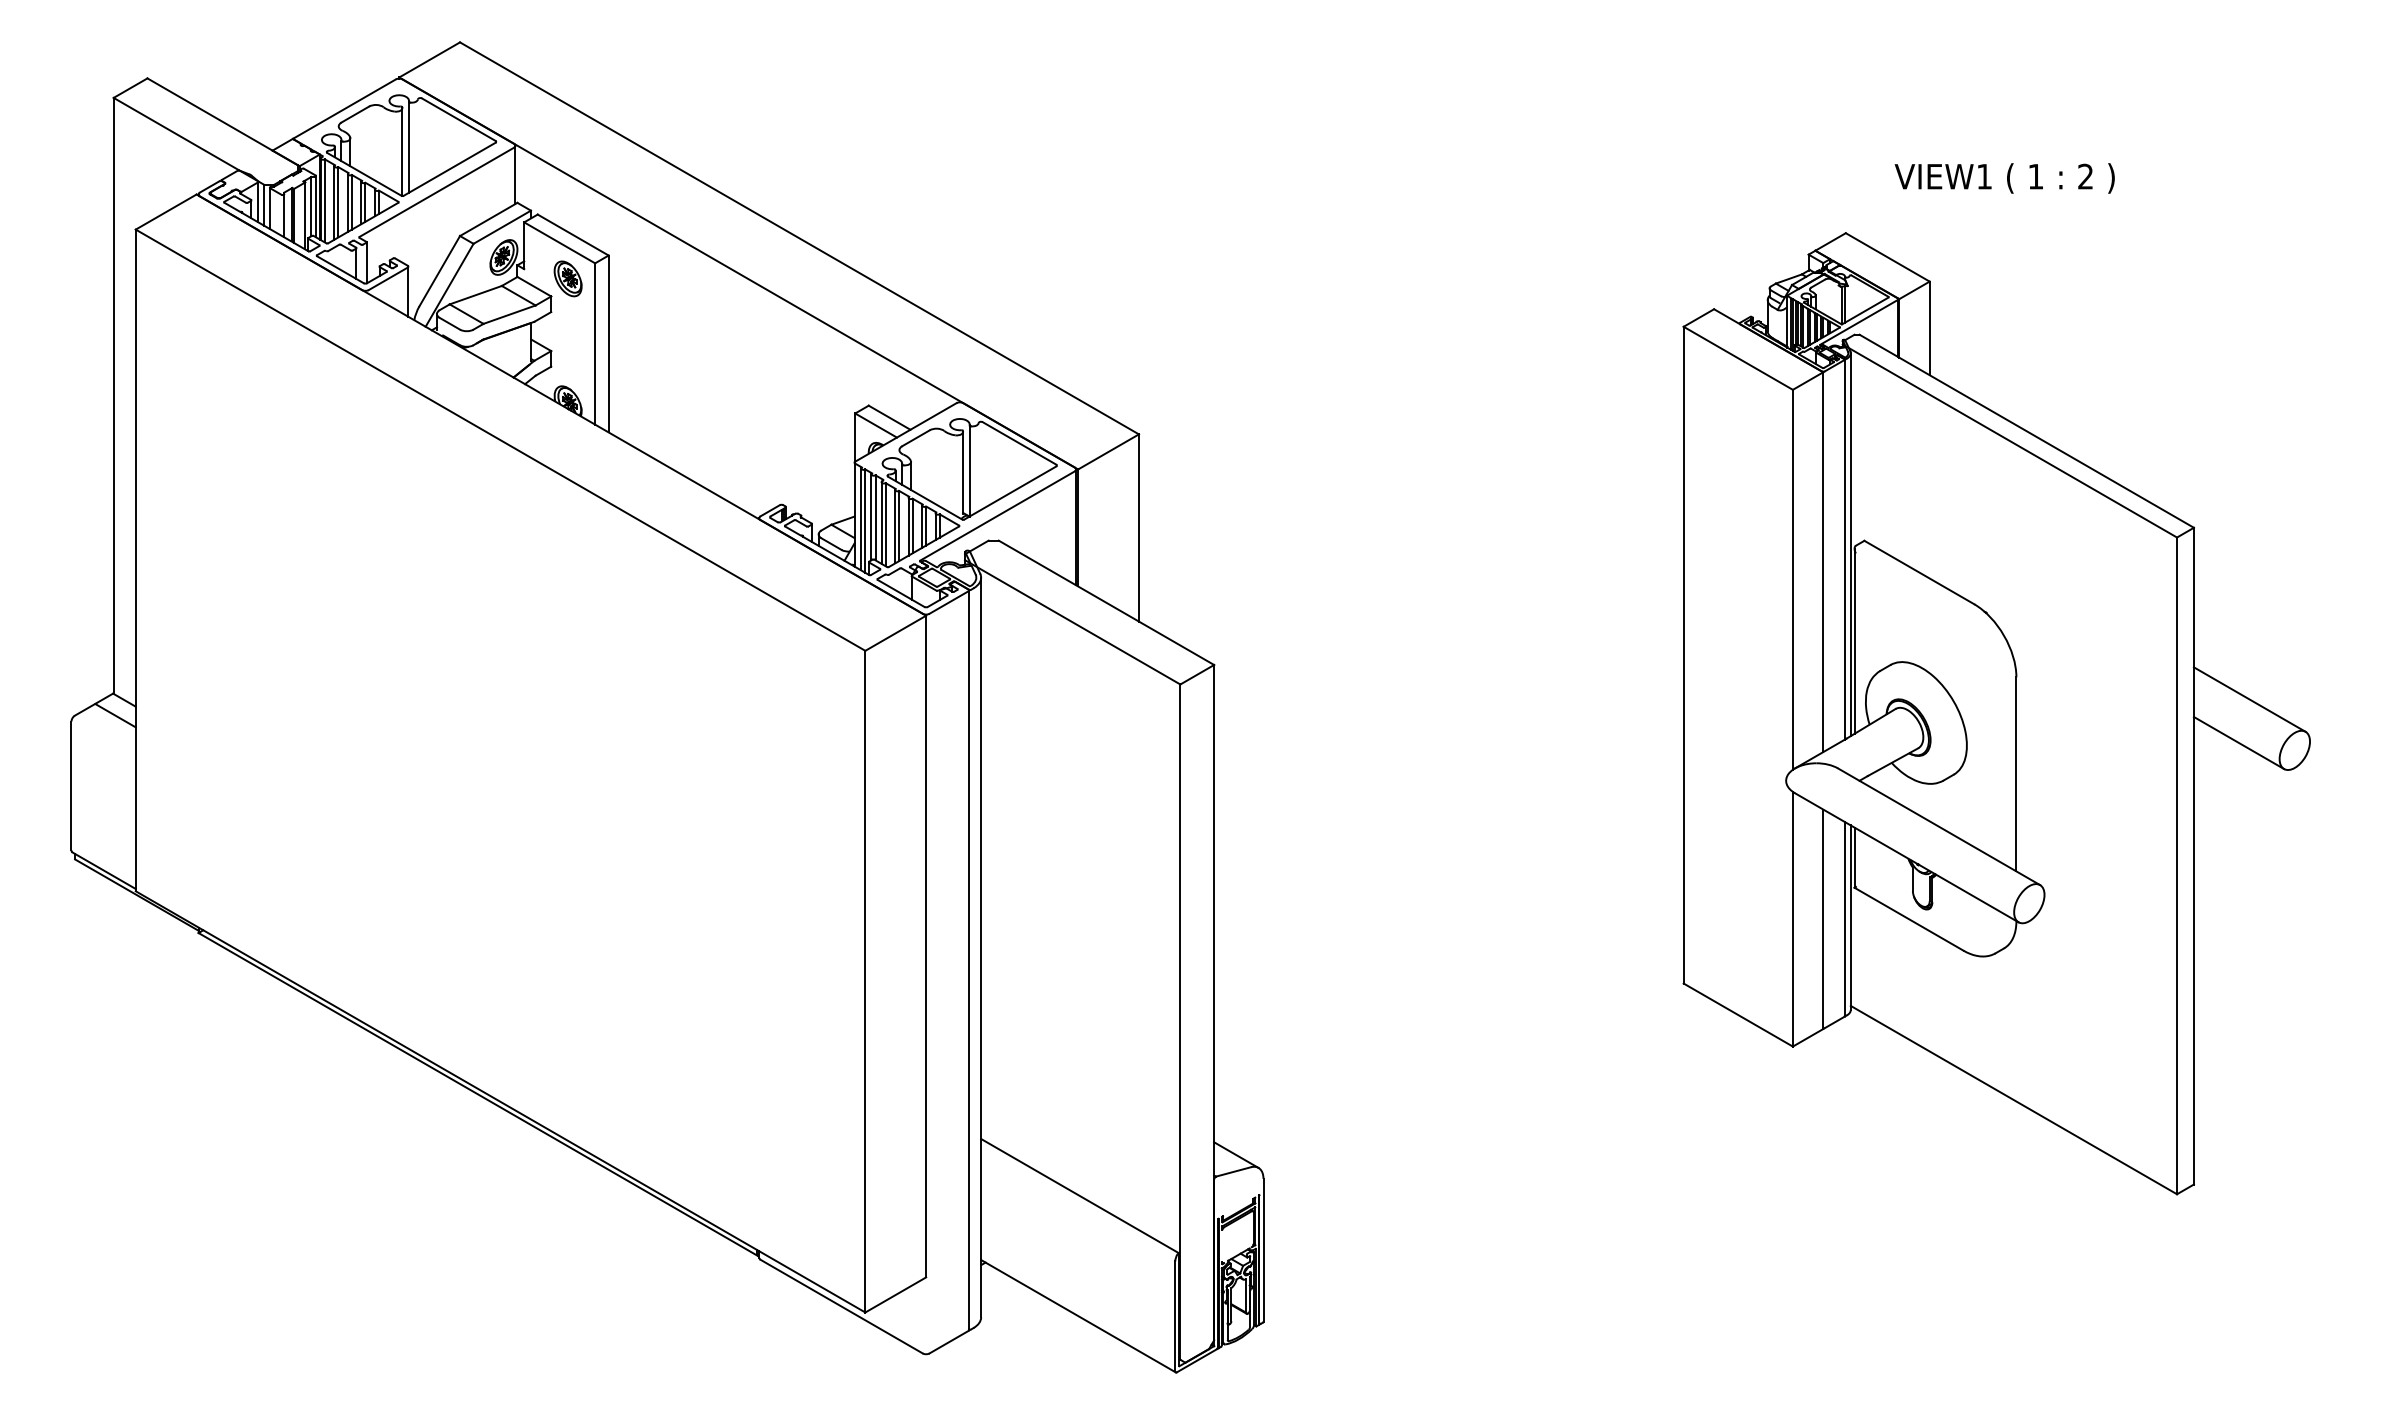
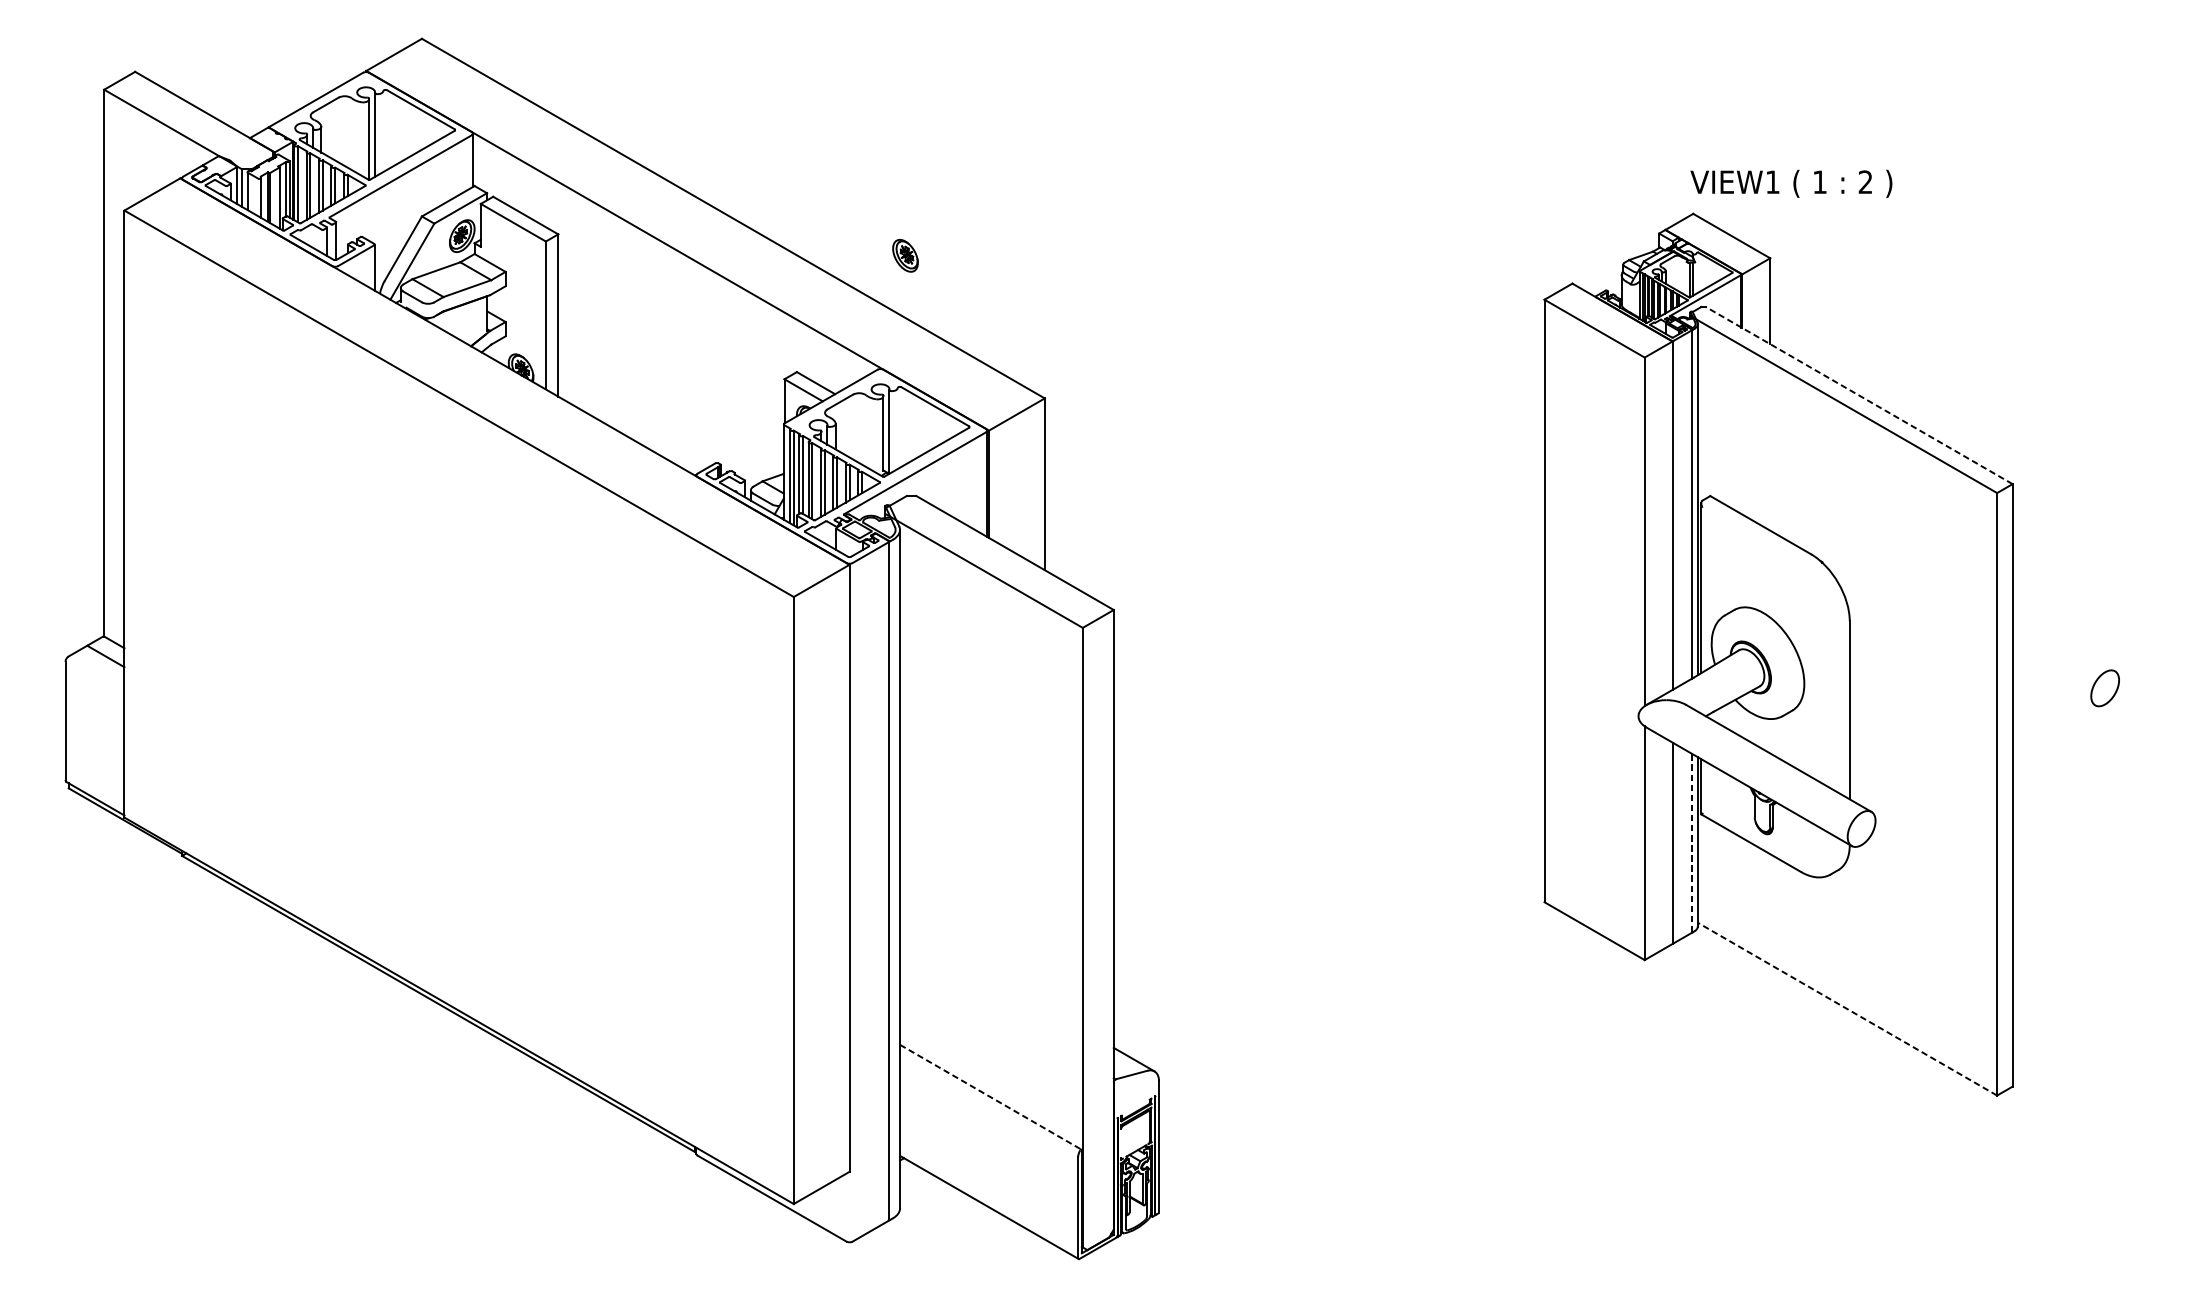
text: (2004, 178) -> (1791, 183), moved
part: (567, 278) -> (904, 255), moved
line: (2026, 431) -> (1859, 395), solid -> dashed
line: (2249, 699) -> (2063, 641), removed
line: (2238, 742) -> (2053, 681), removed
line: (1844, 918) -> (1692, 842), solid -> dashed
line: (2013, 1099) -> (1847, 1008), solid -> dashed
line: (1080, 1196) -> (991, 1097), solid -> dashed

